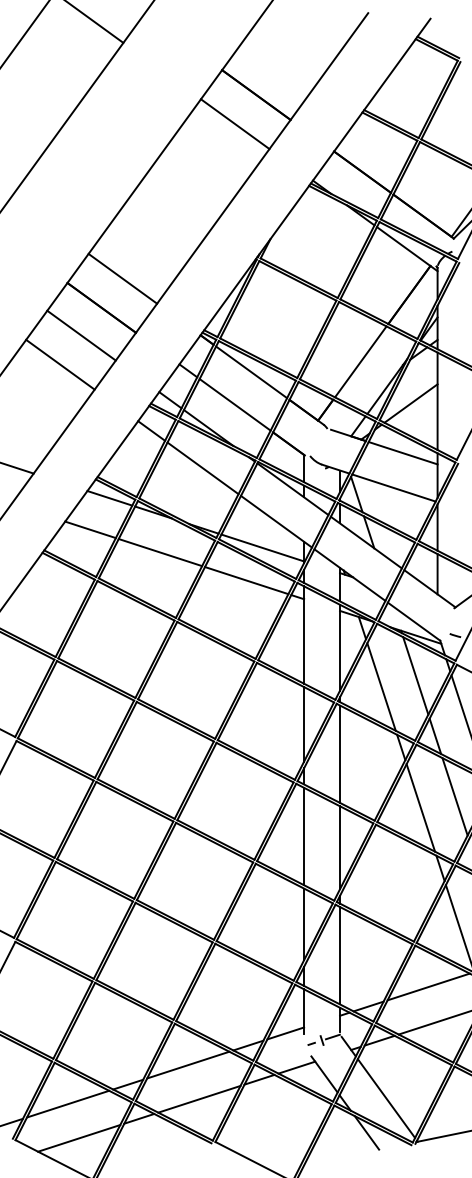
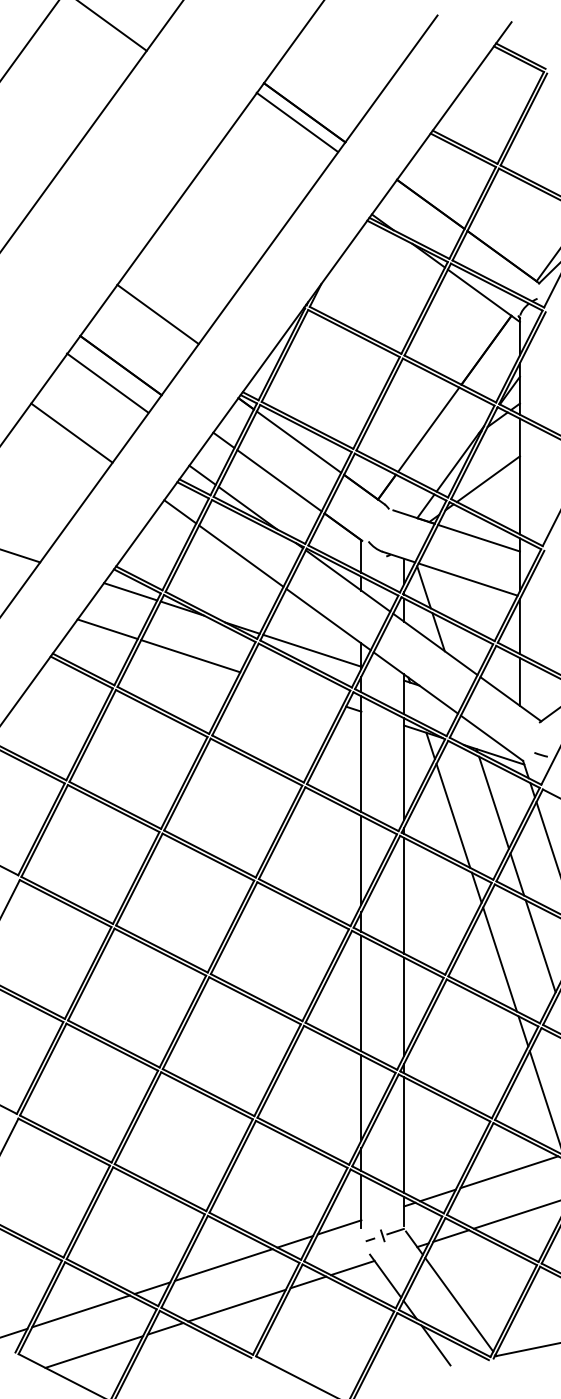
line: (234, 124) -> (296, 122), moved
line: (122, 278) -> (157, 314), moved
line: (81, 335) -> (107, 382), moved
line: (246, 580) -> (292, 689), removed

